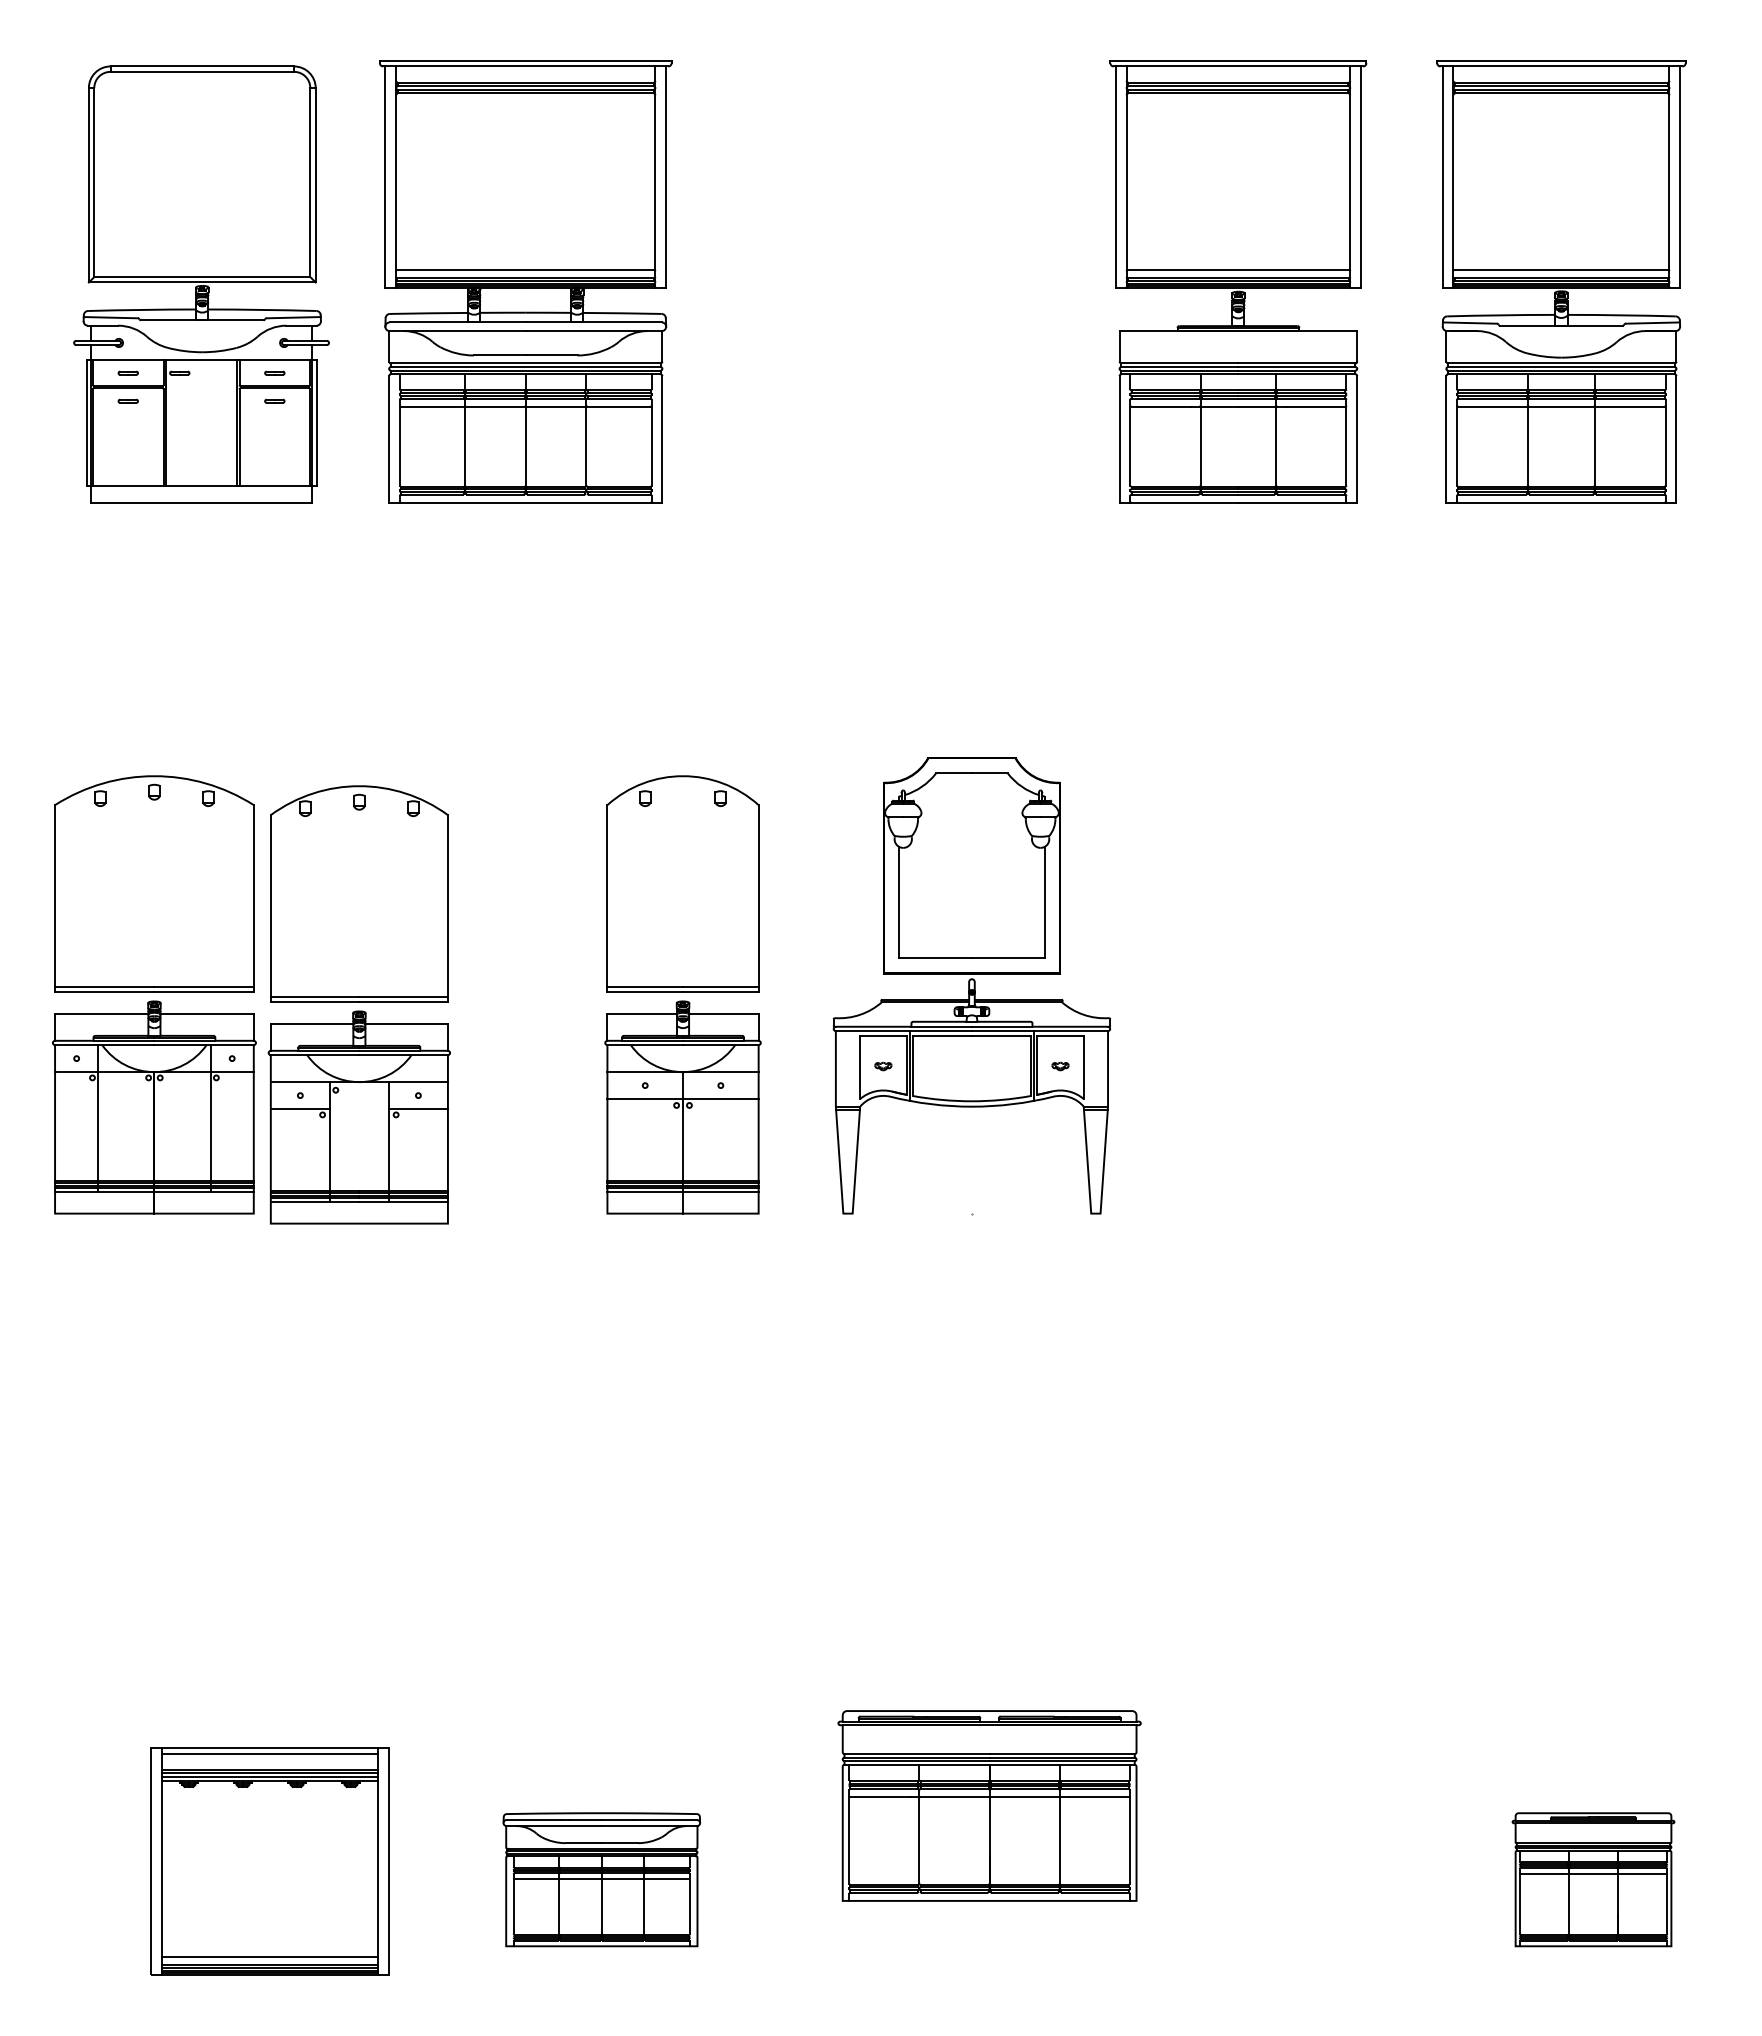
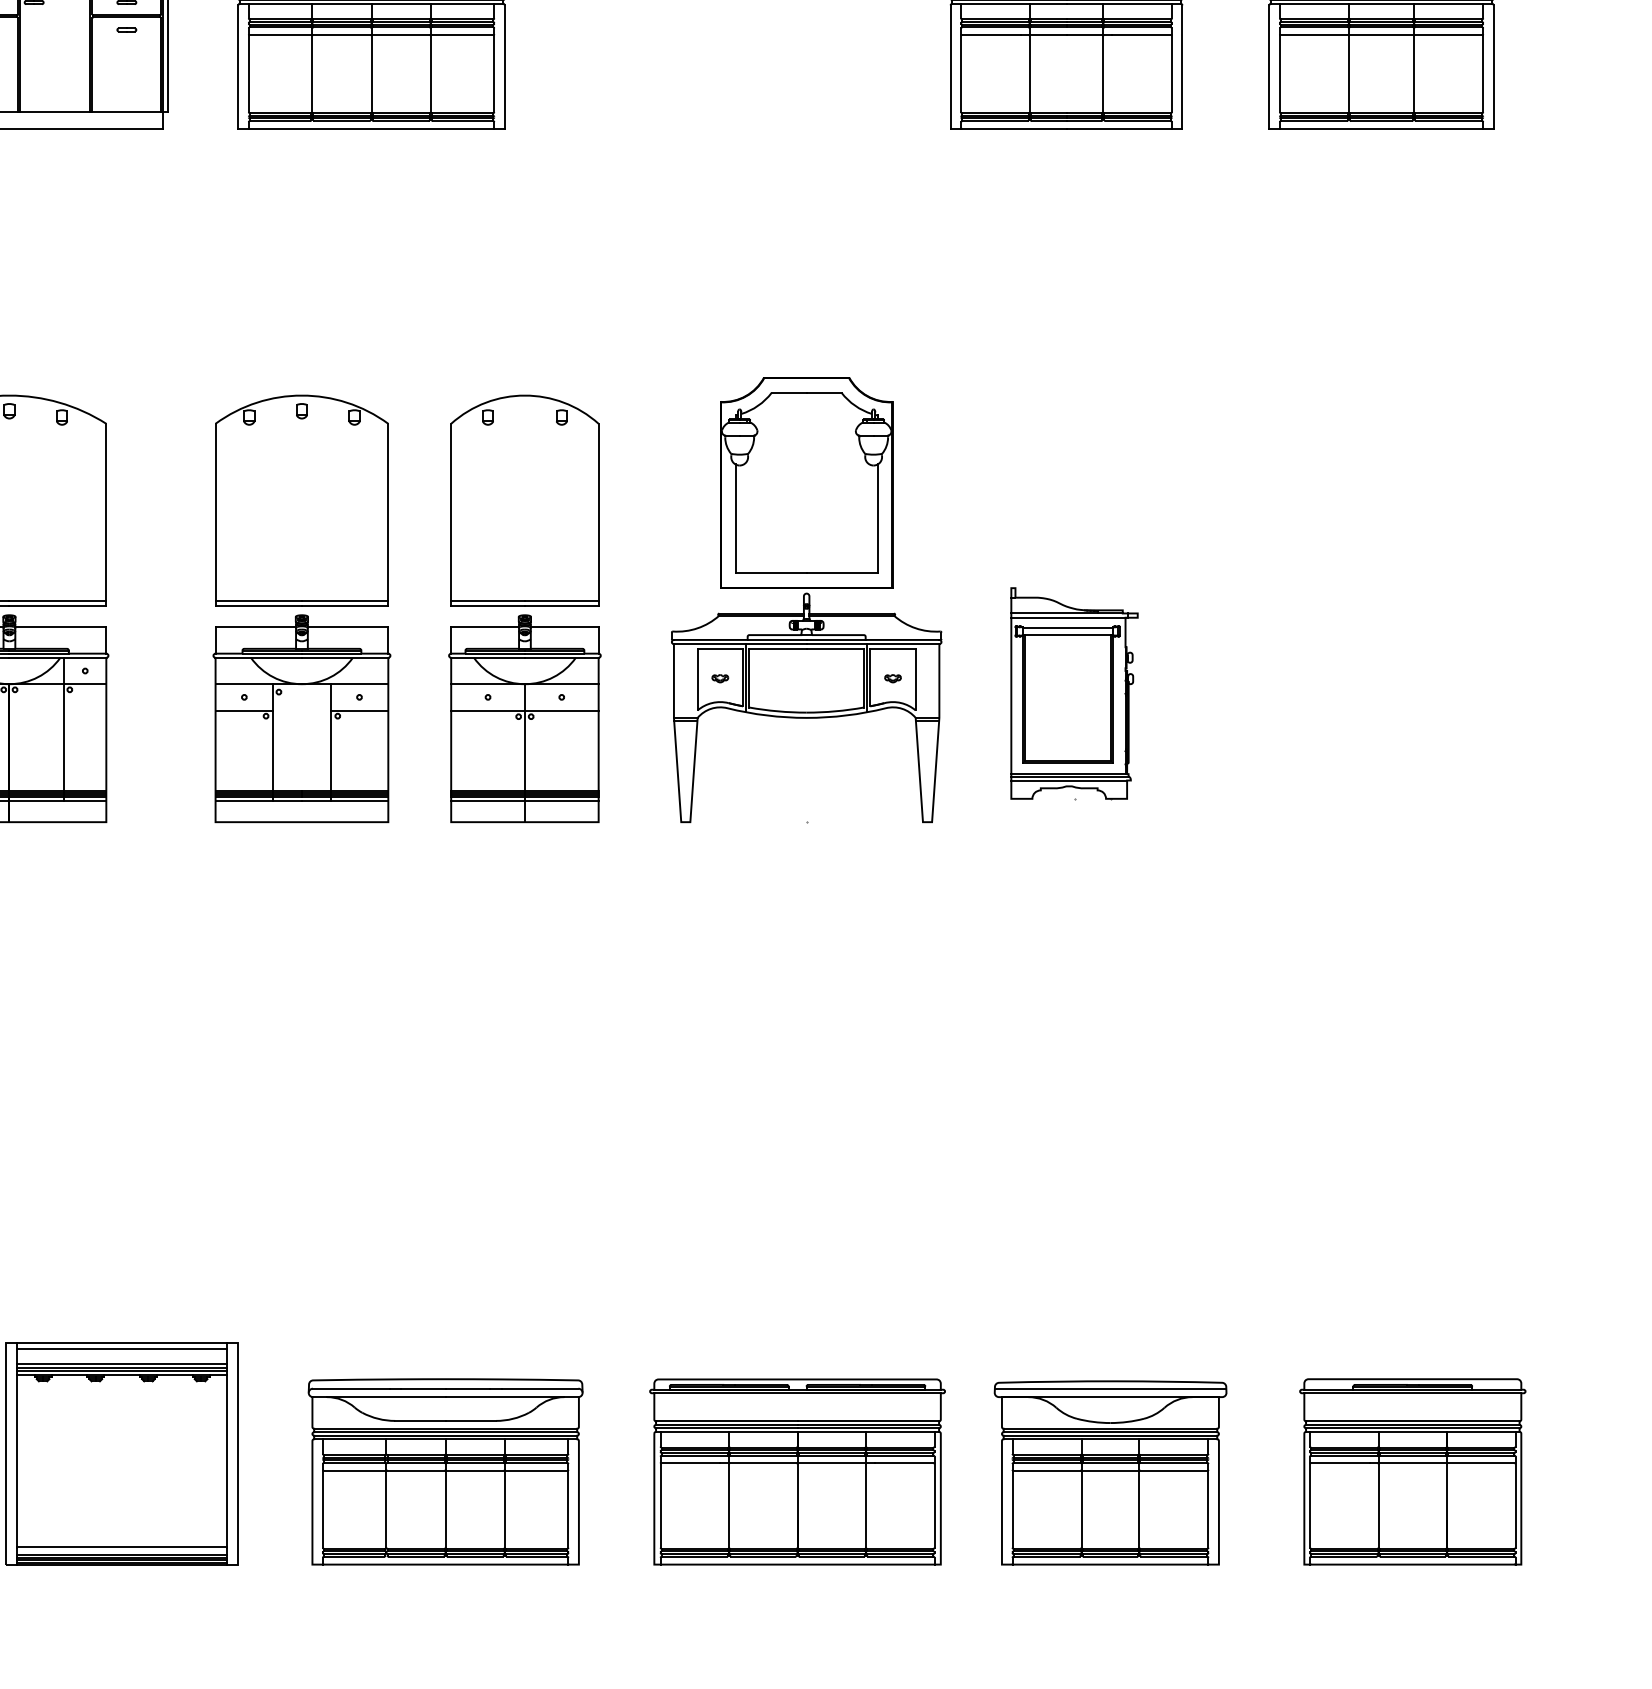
part: (358, 1004) -> (301, 608), moved
part: (1246, 1081) -> (1074, 693), added
part: (989, 1805) -> (797, 1471), moved
part: (601, 1879) -> (445, 1471), size x1.43
part: (1593, 1879) -> (1412, 1471), size x1.43
part: (1283, 1880) -> (1110, 1472), added

